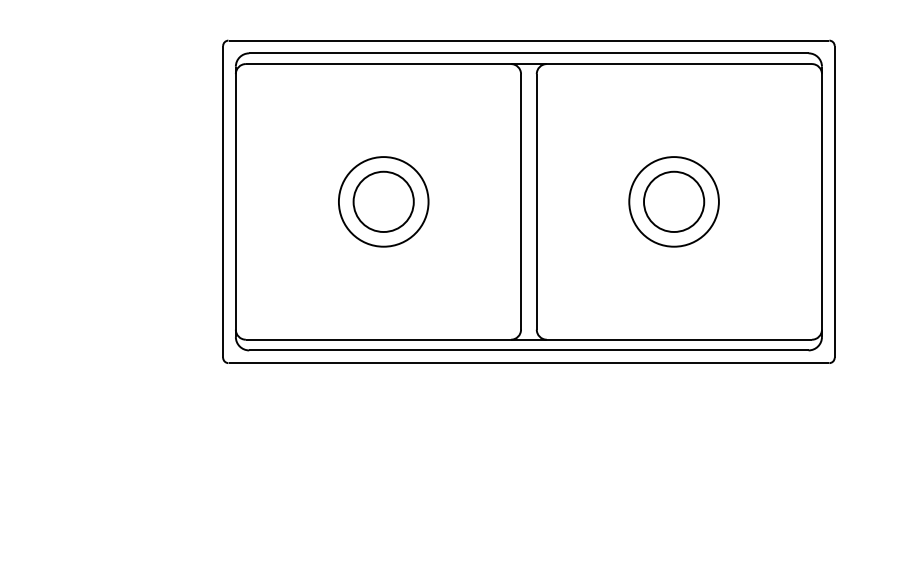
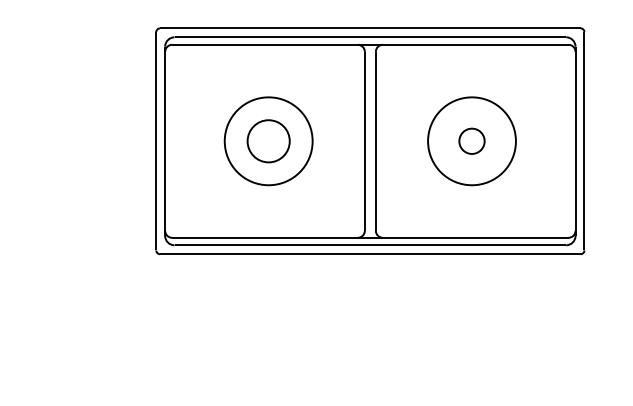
circle: (383, 200) -> (268, 140), size x1.4
circle: (673, 200) -> (471, 140), size x1.4
circle: (673, 202) -> (471, 141), size x0.6

